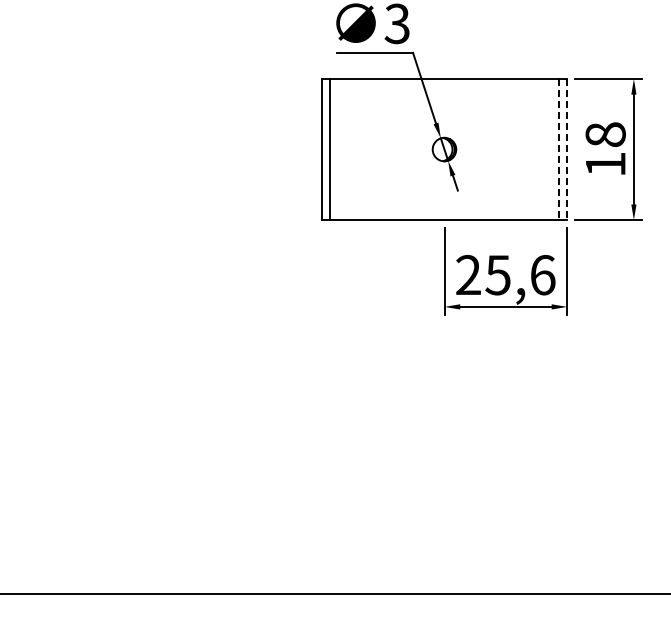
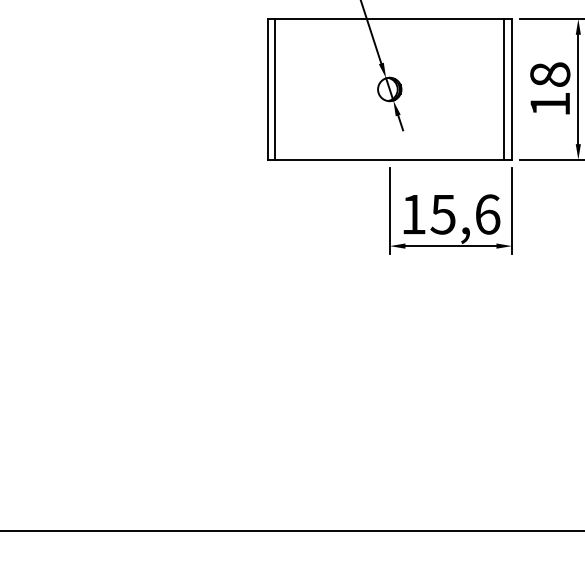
line: (559, 149) -> (504, 89), dashed -> solid
line: (567, 149) -> (512, 89), dashed -> solid
text: (468, 274) -> (413, 213), 25,6 -> 15,6

